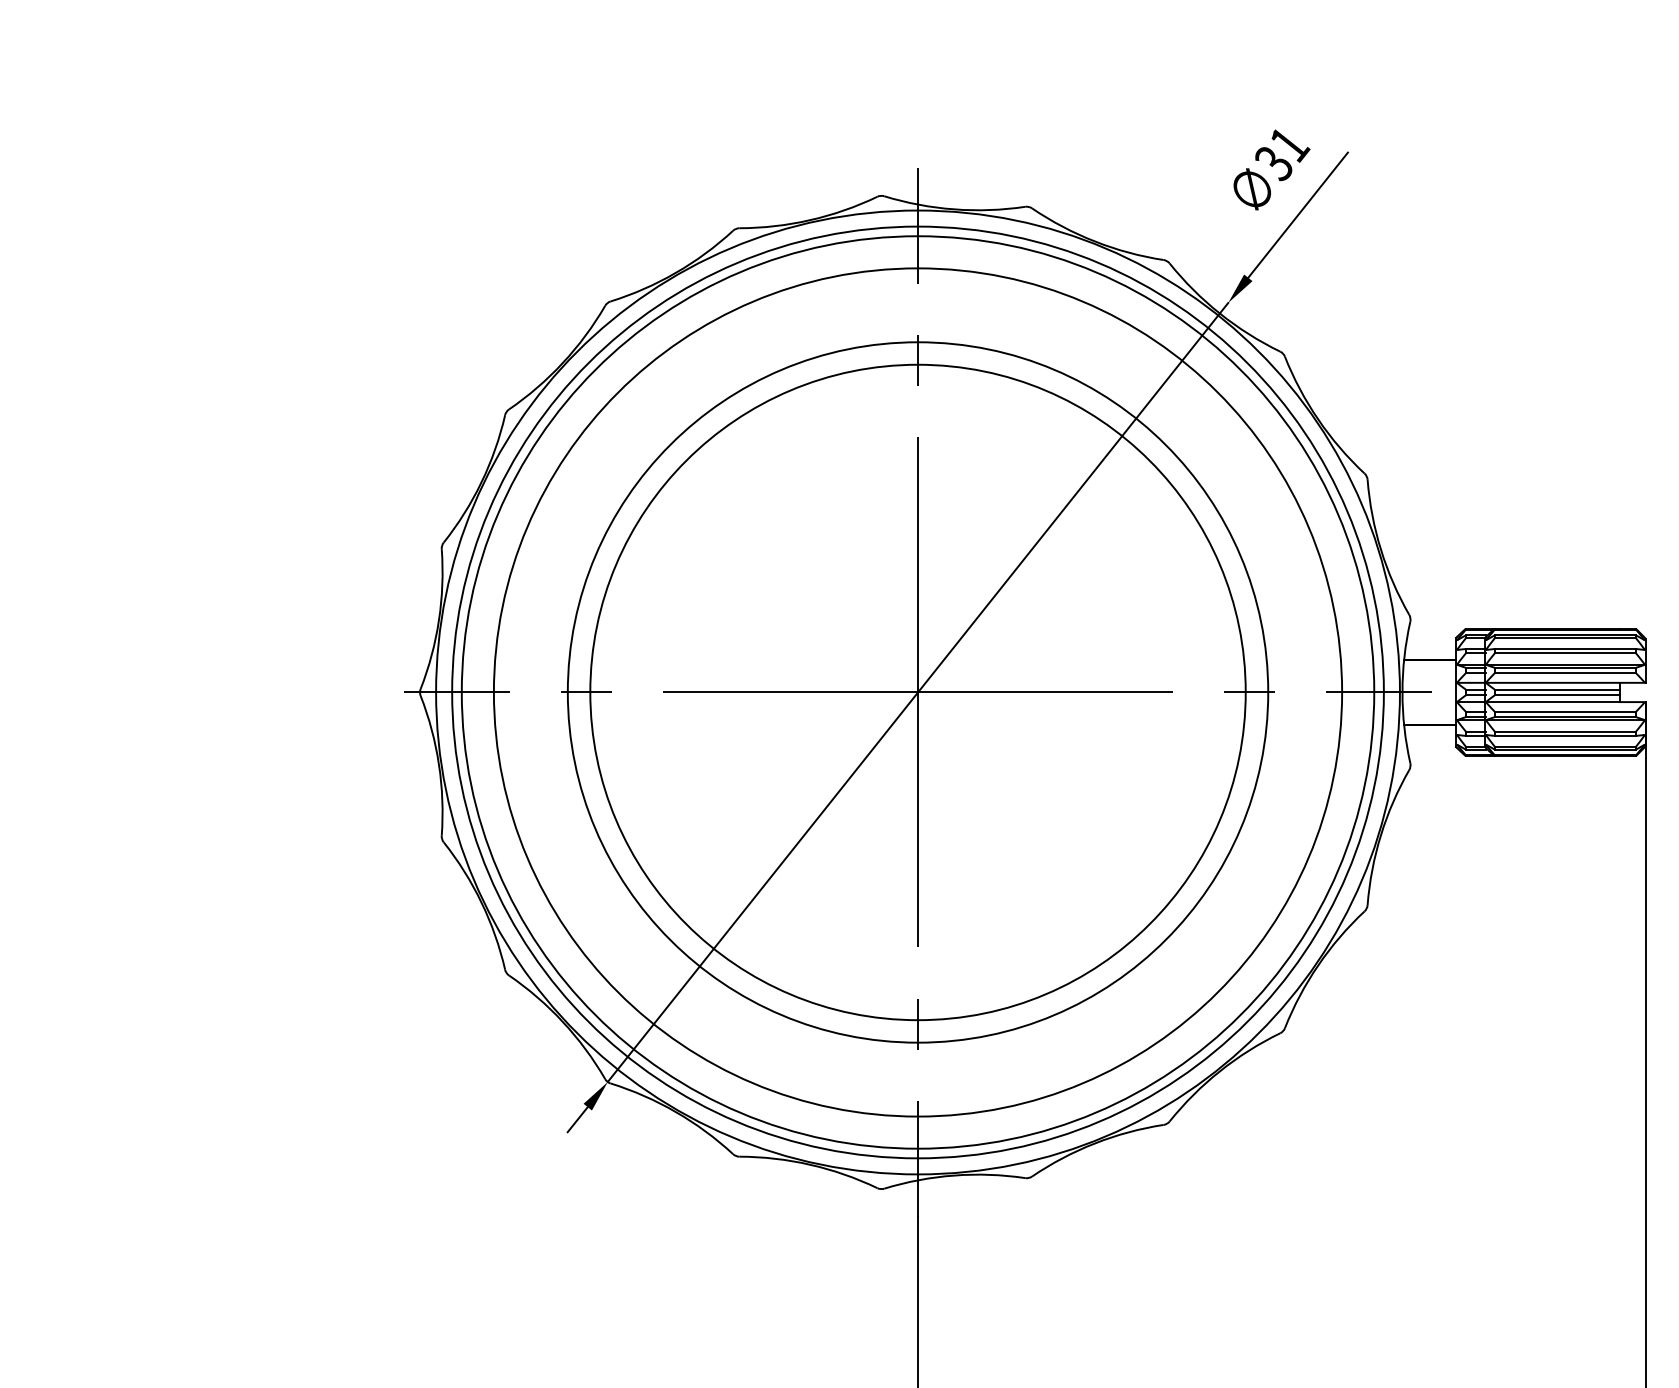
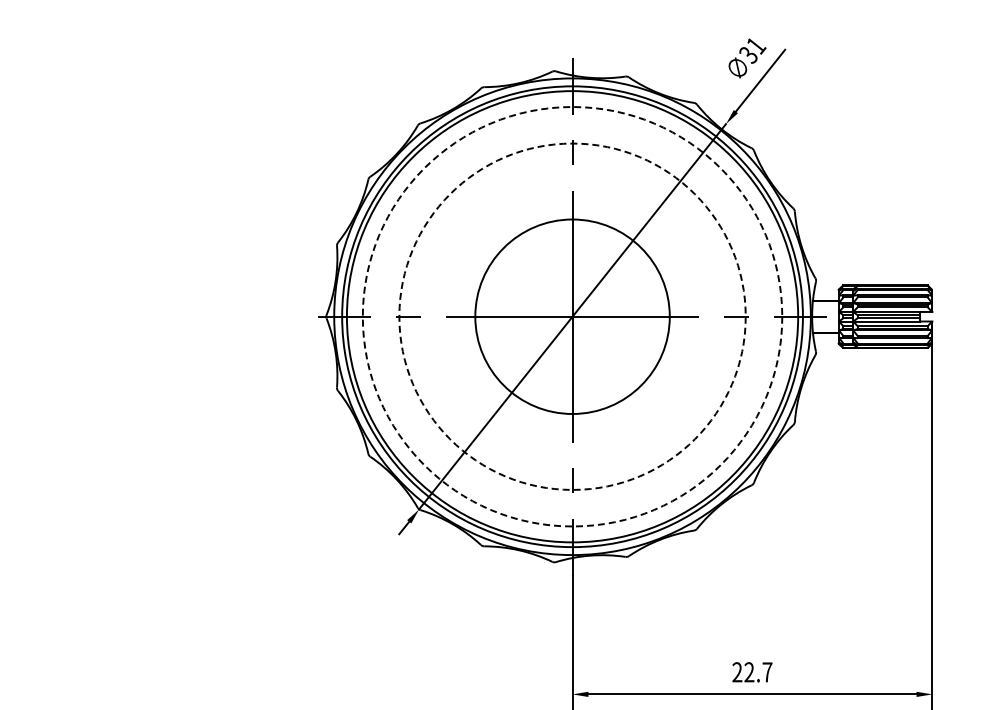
circle: (917, 691) -> (572, 316), size x0.6
circle: (917, 691) -> (572, 316), solid -> dashed
circle: (917, 691) -> (572, 316), solid -> dashed

